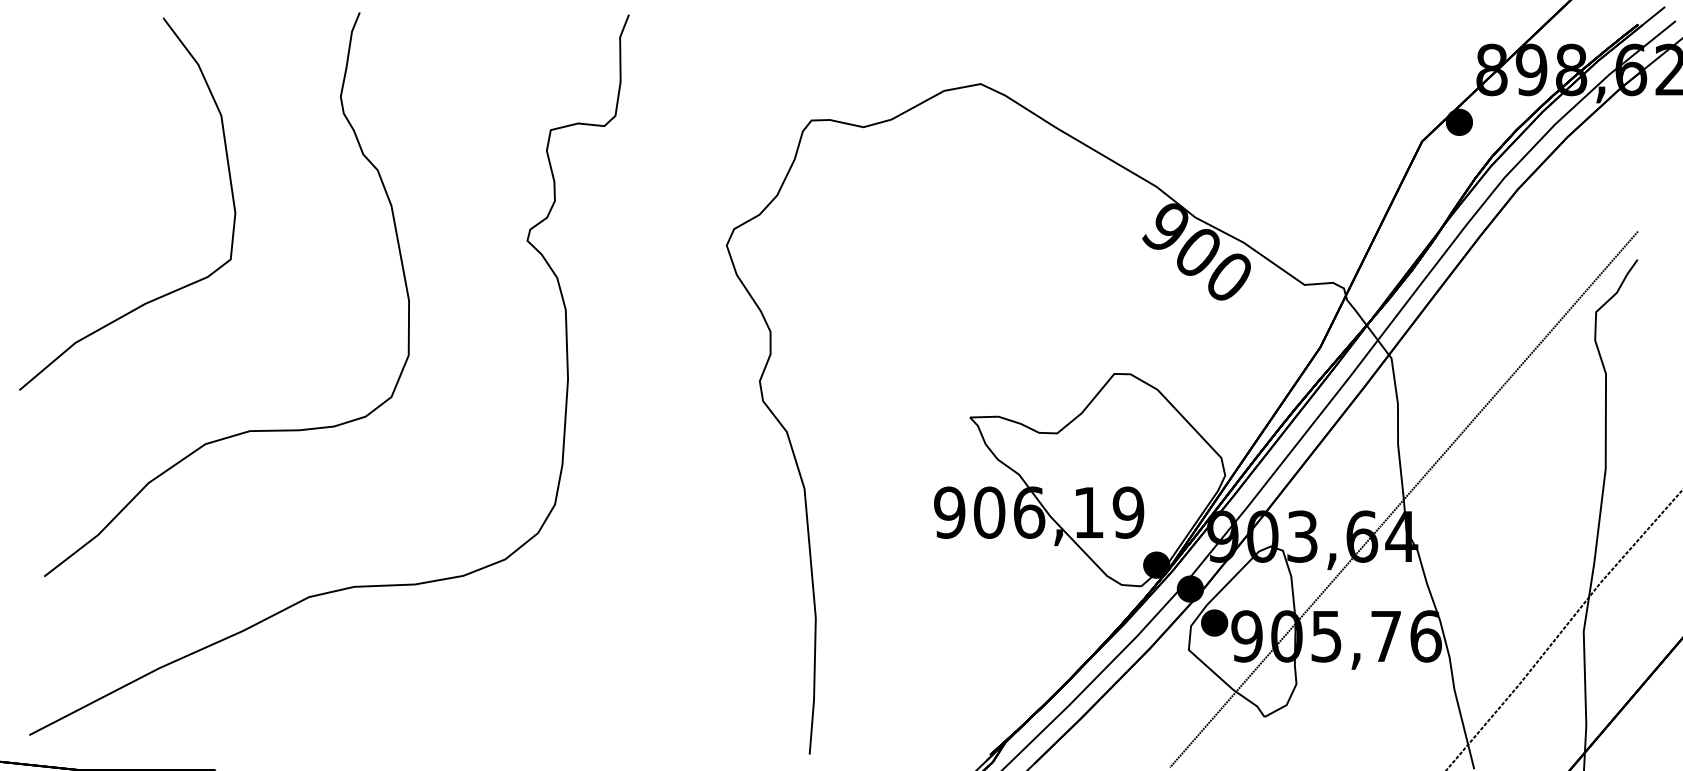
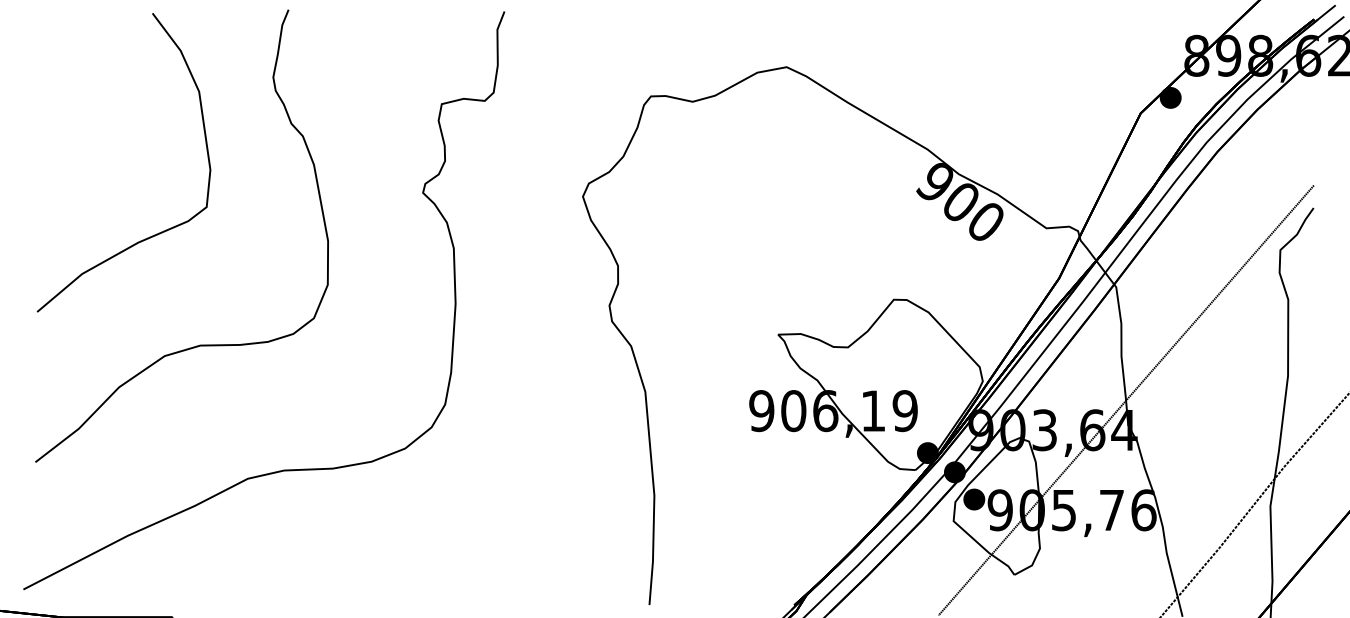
part: (168, 292) -> (156, 233), moved

